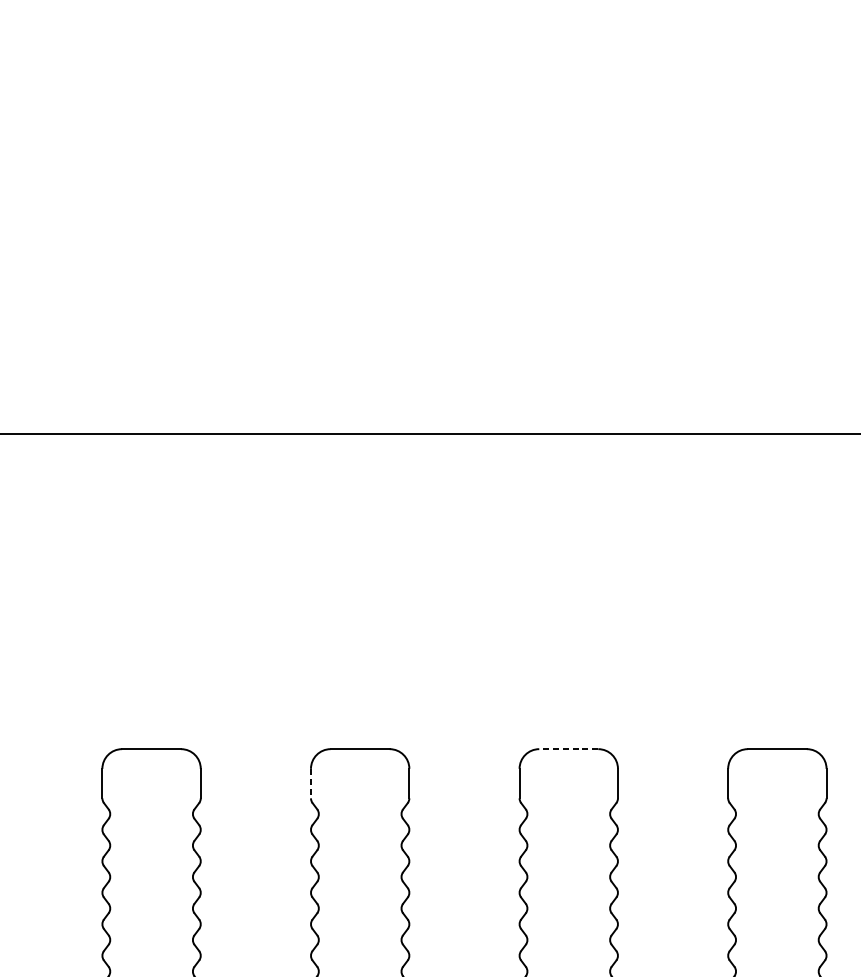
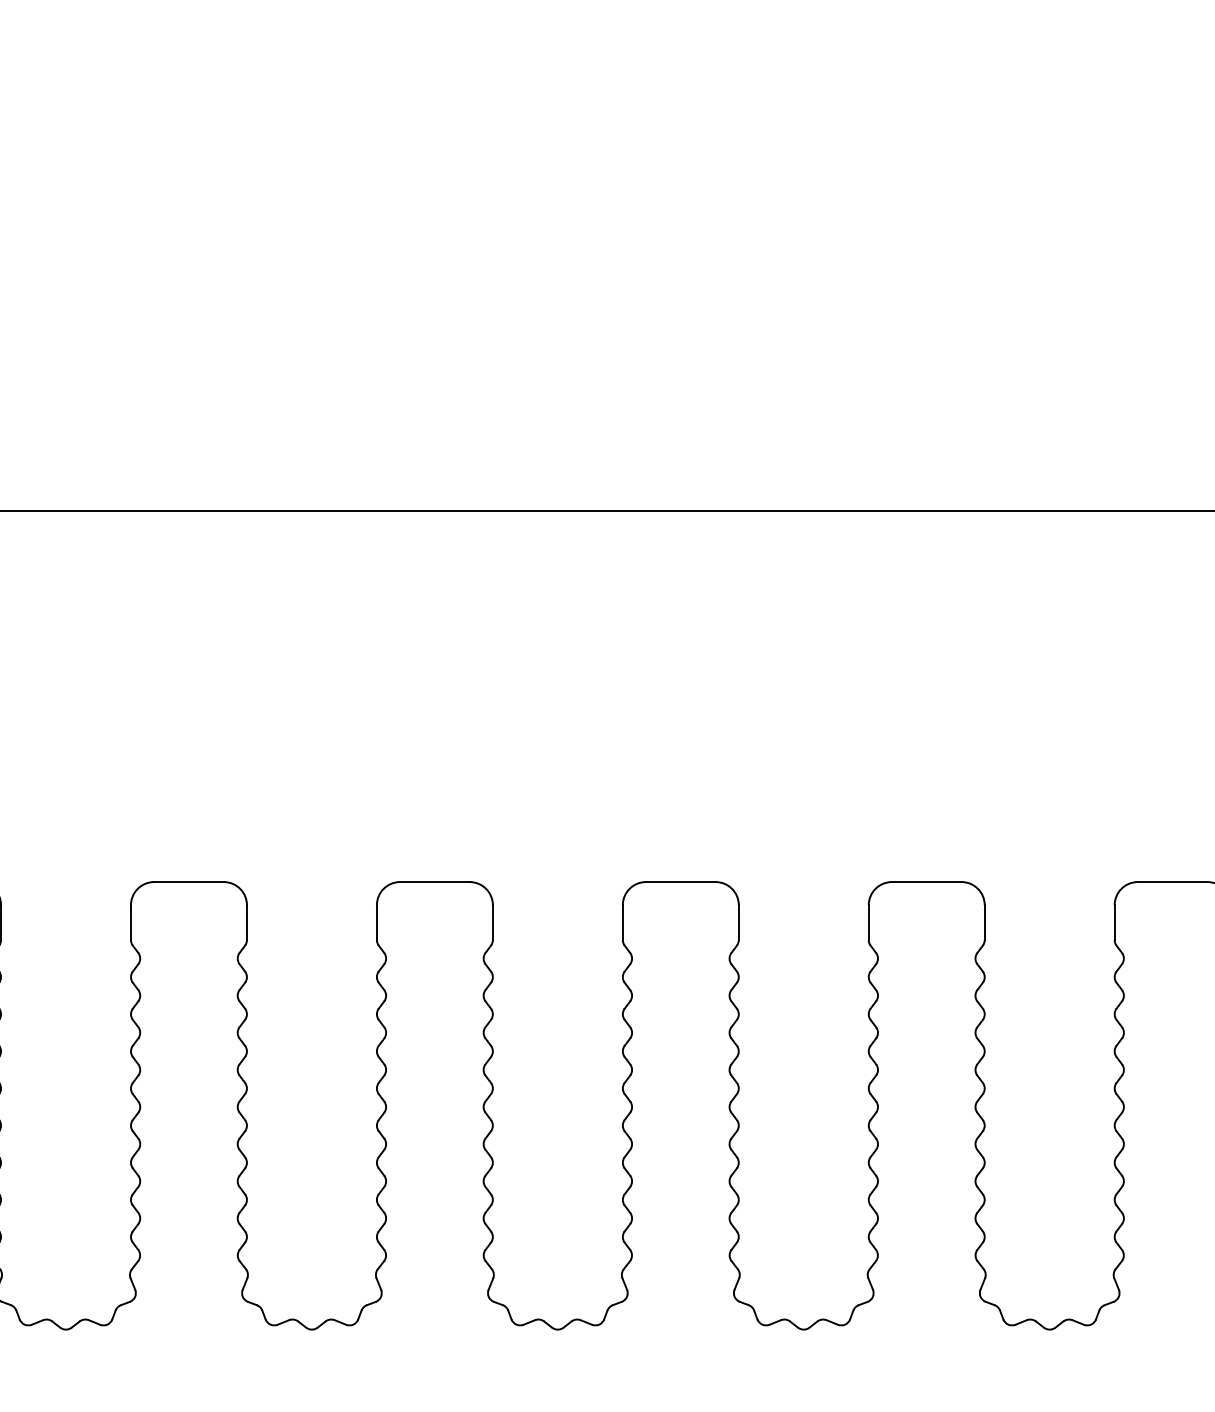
line: (568, 749) -> (926, 882), dashed -> solid
line: (310, 784) -> (622, 923), dashed -> solid

